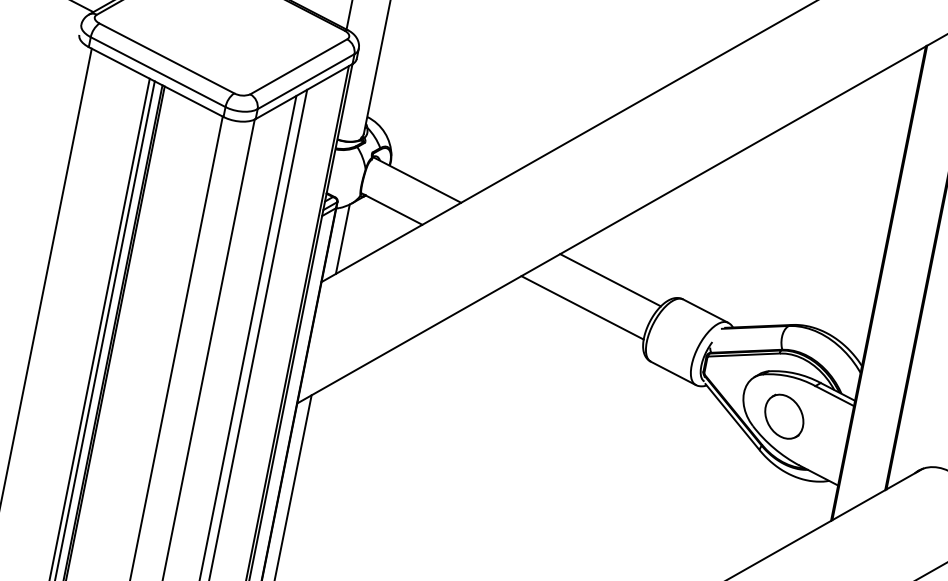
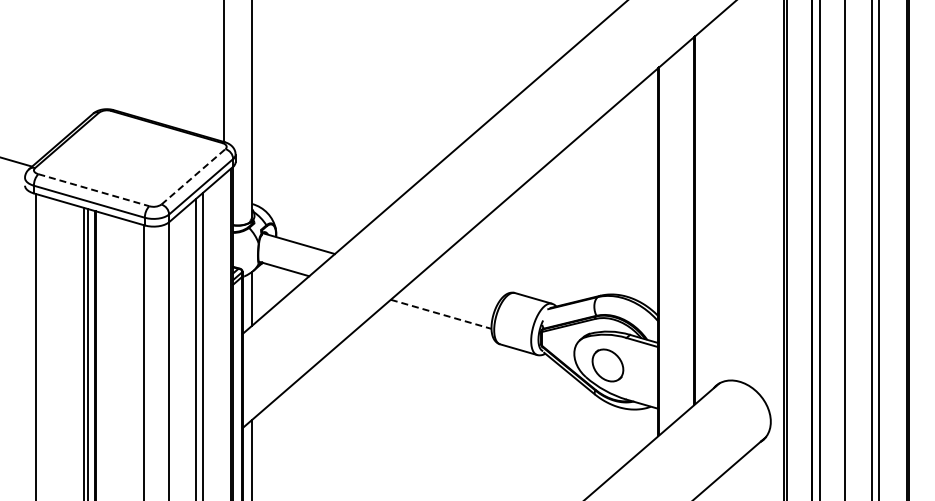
line: (166, 58) -> (93, 190), solid -> dashed
line: (298, 66) -> (193, 176), solid -> dashed
line: (609, 280) -> (457, 289), removed
line: (582, 308) -> (441, 314), solid -> dashed

